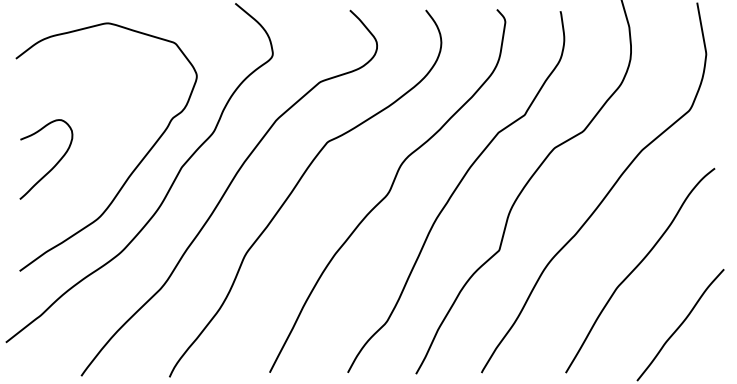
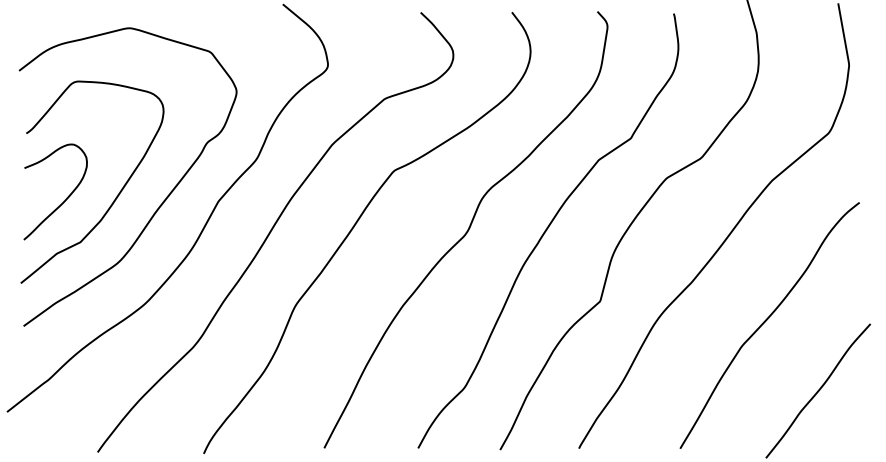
curve: (96, 164) -> (115, 197), added

